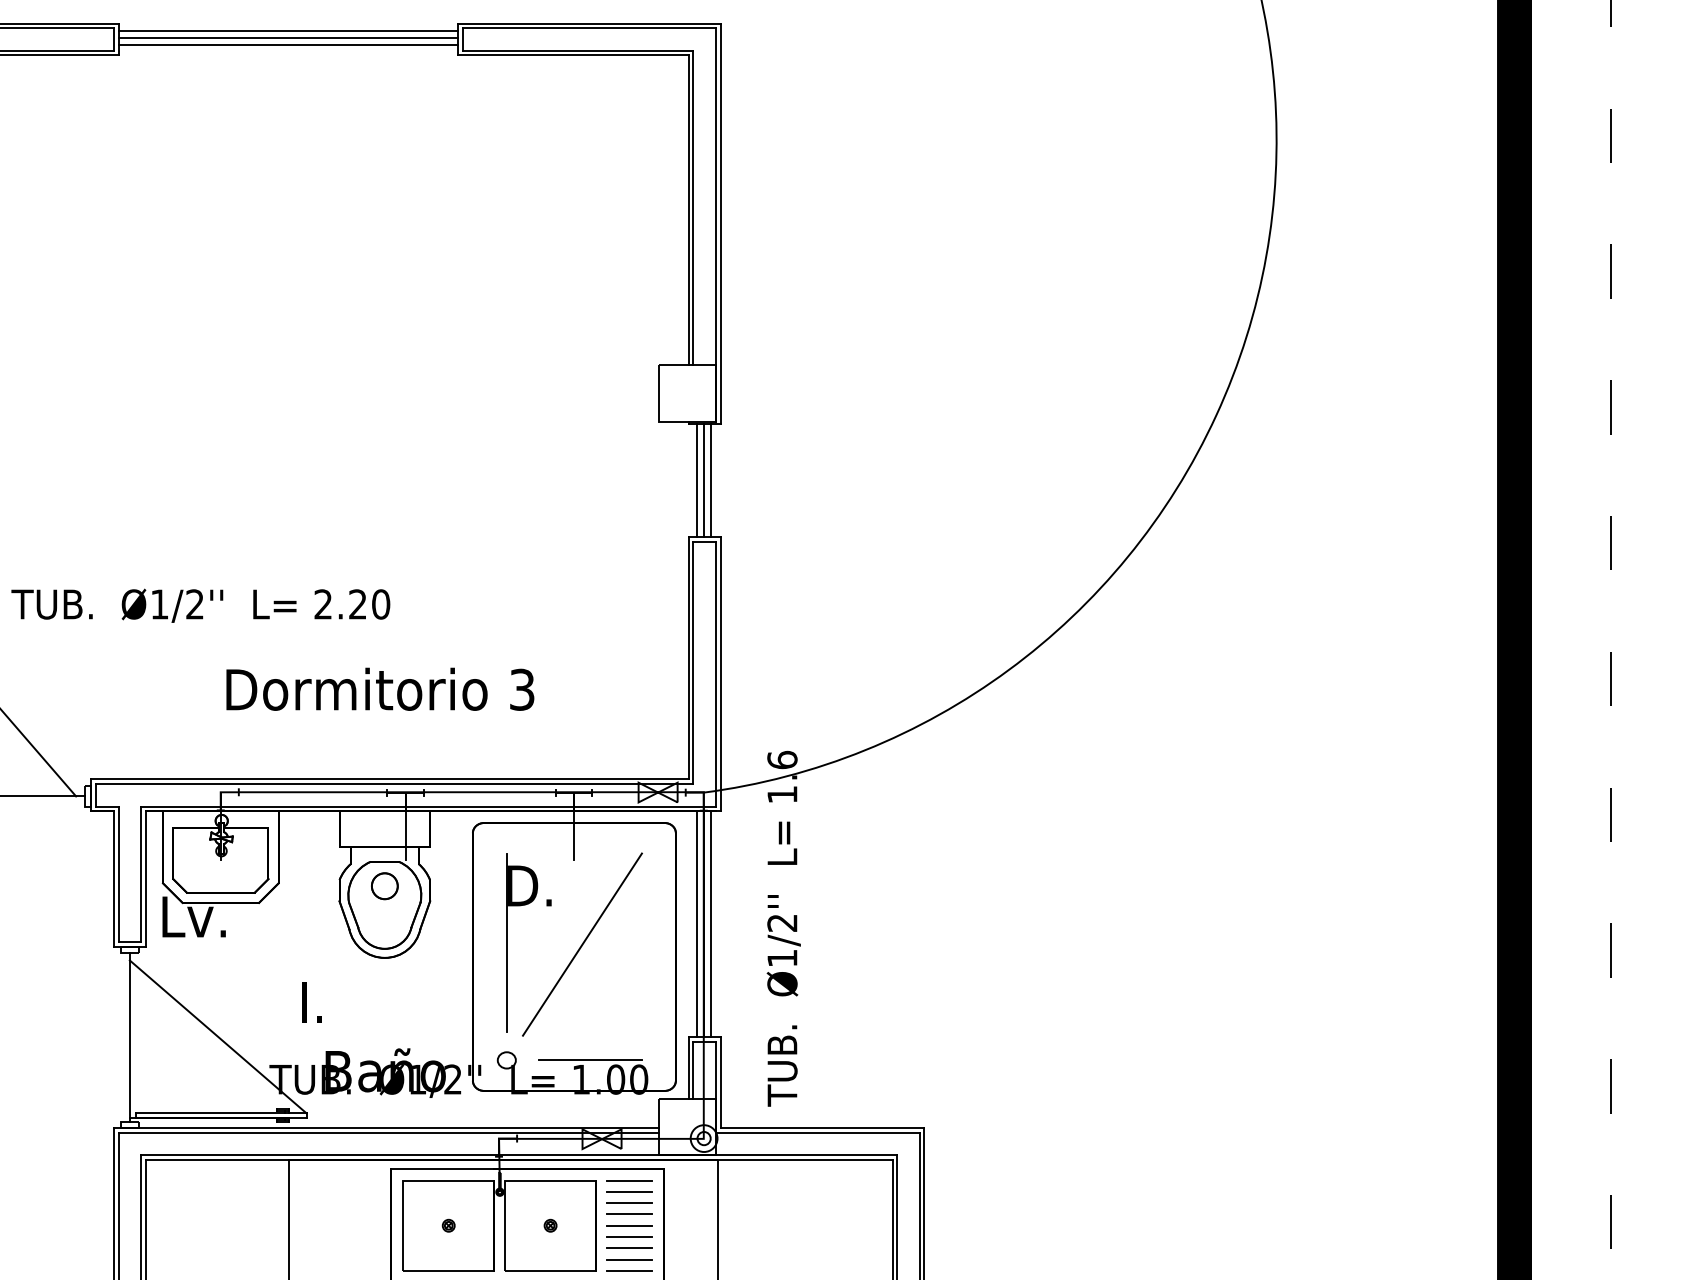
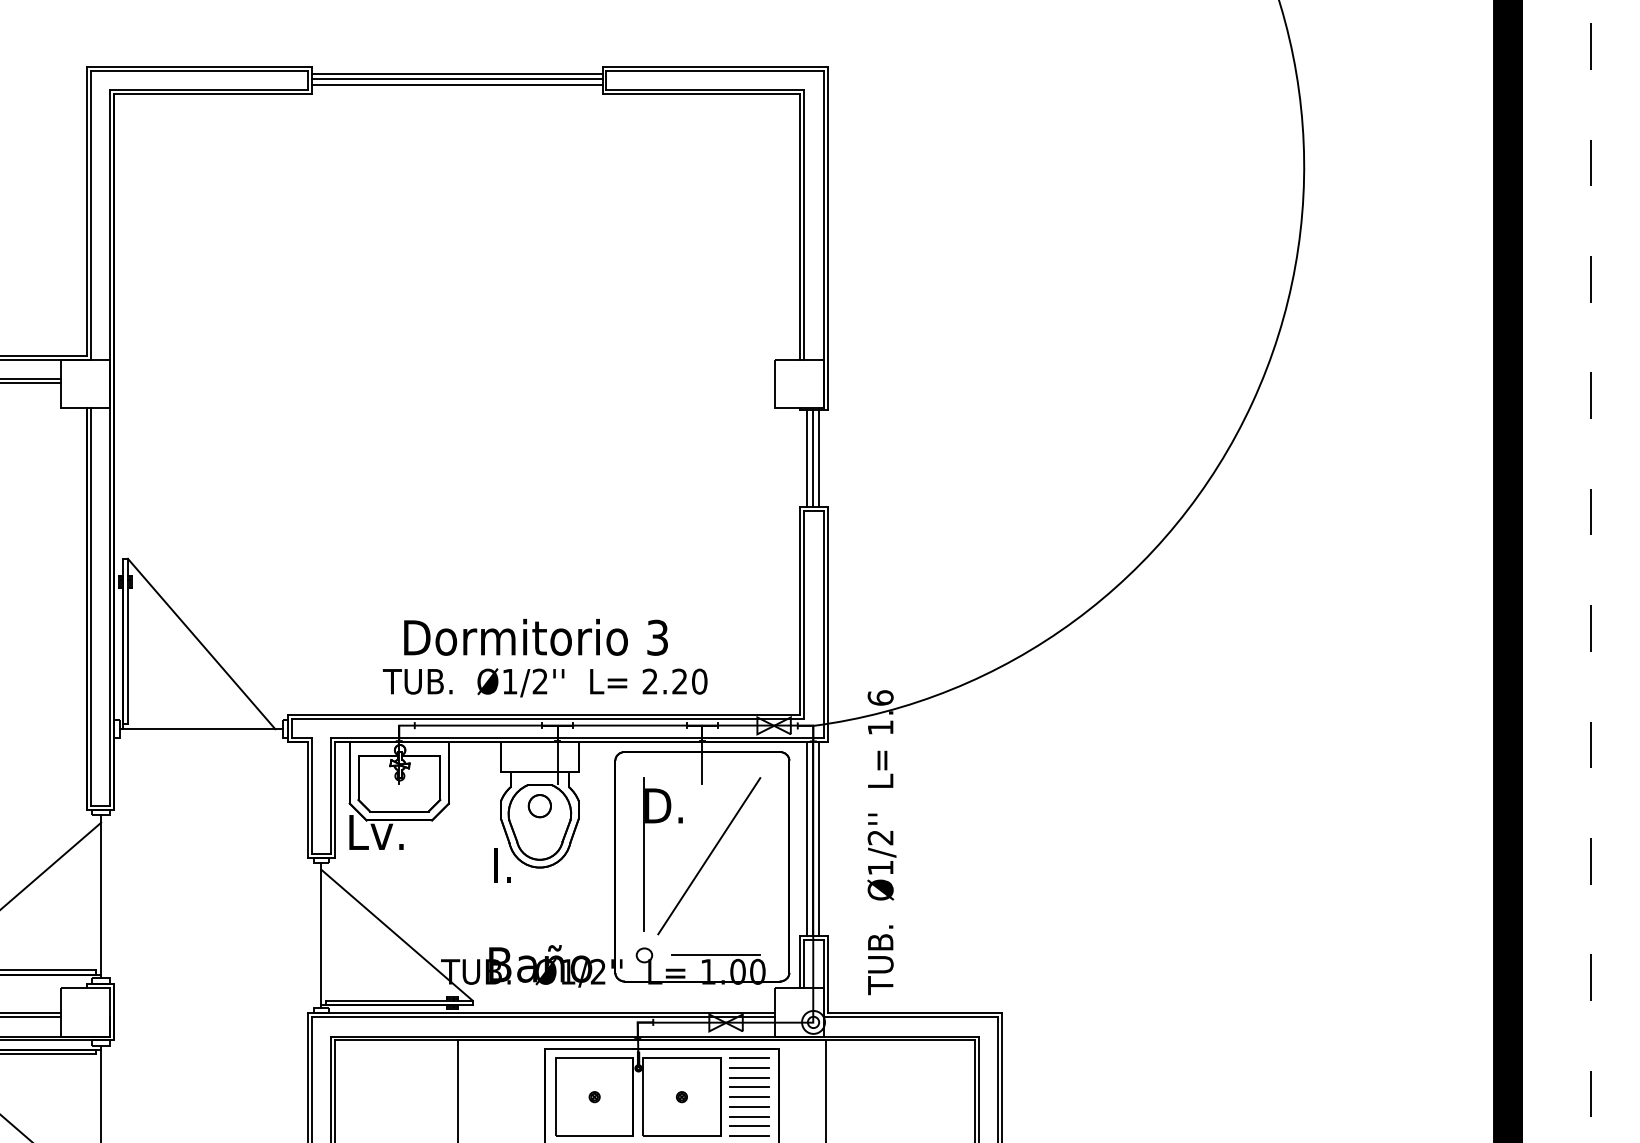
text: (200, 605) -> (544, 682), moved
text: (312, 1002) -> (502, 865), moved

